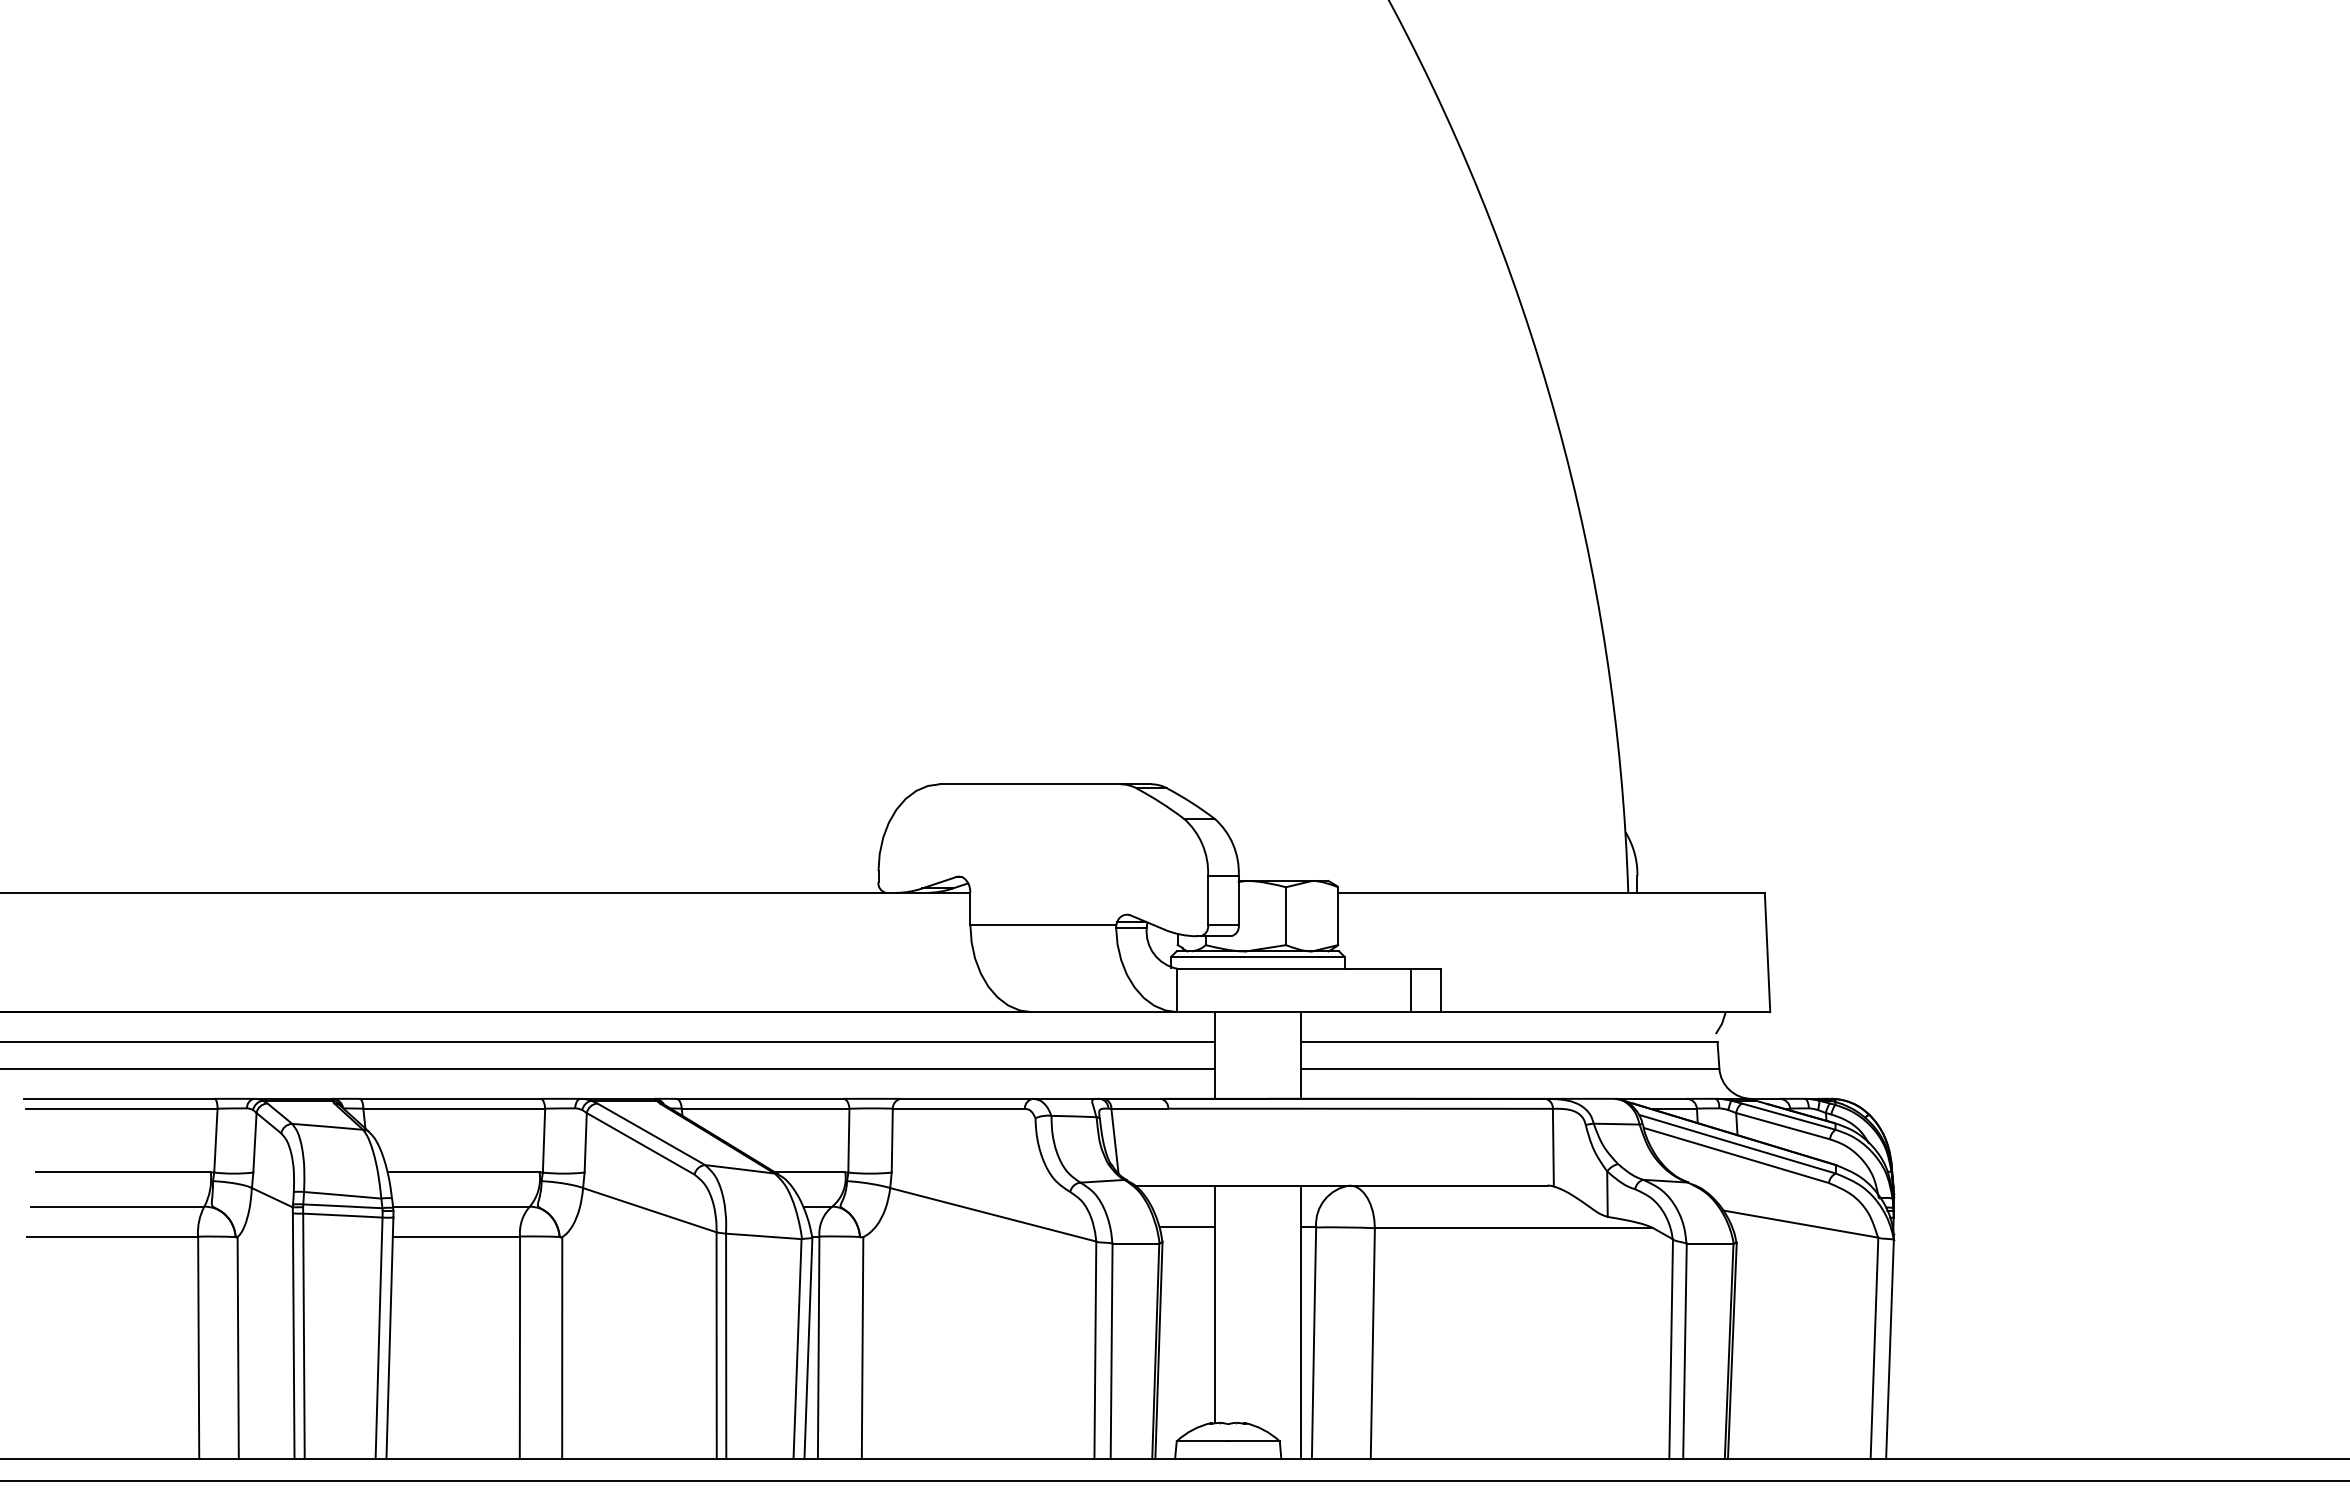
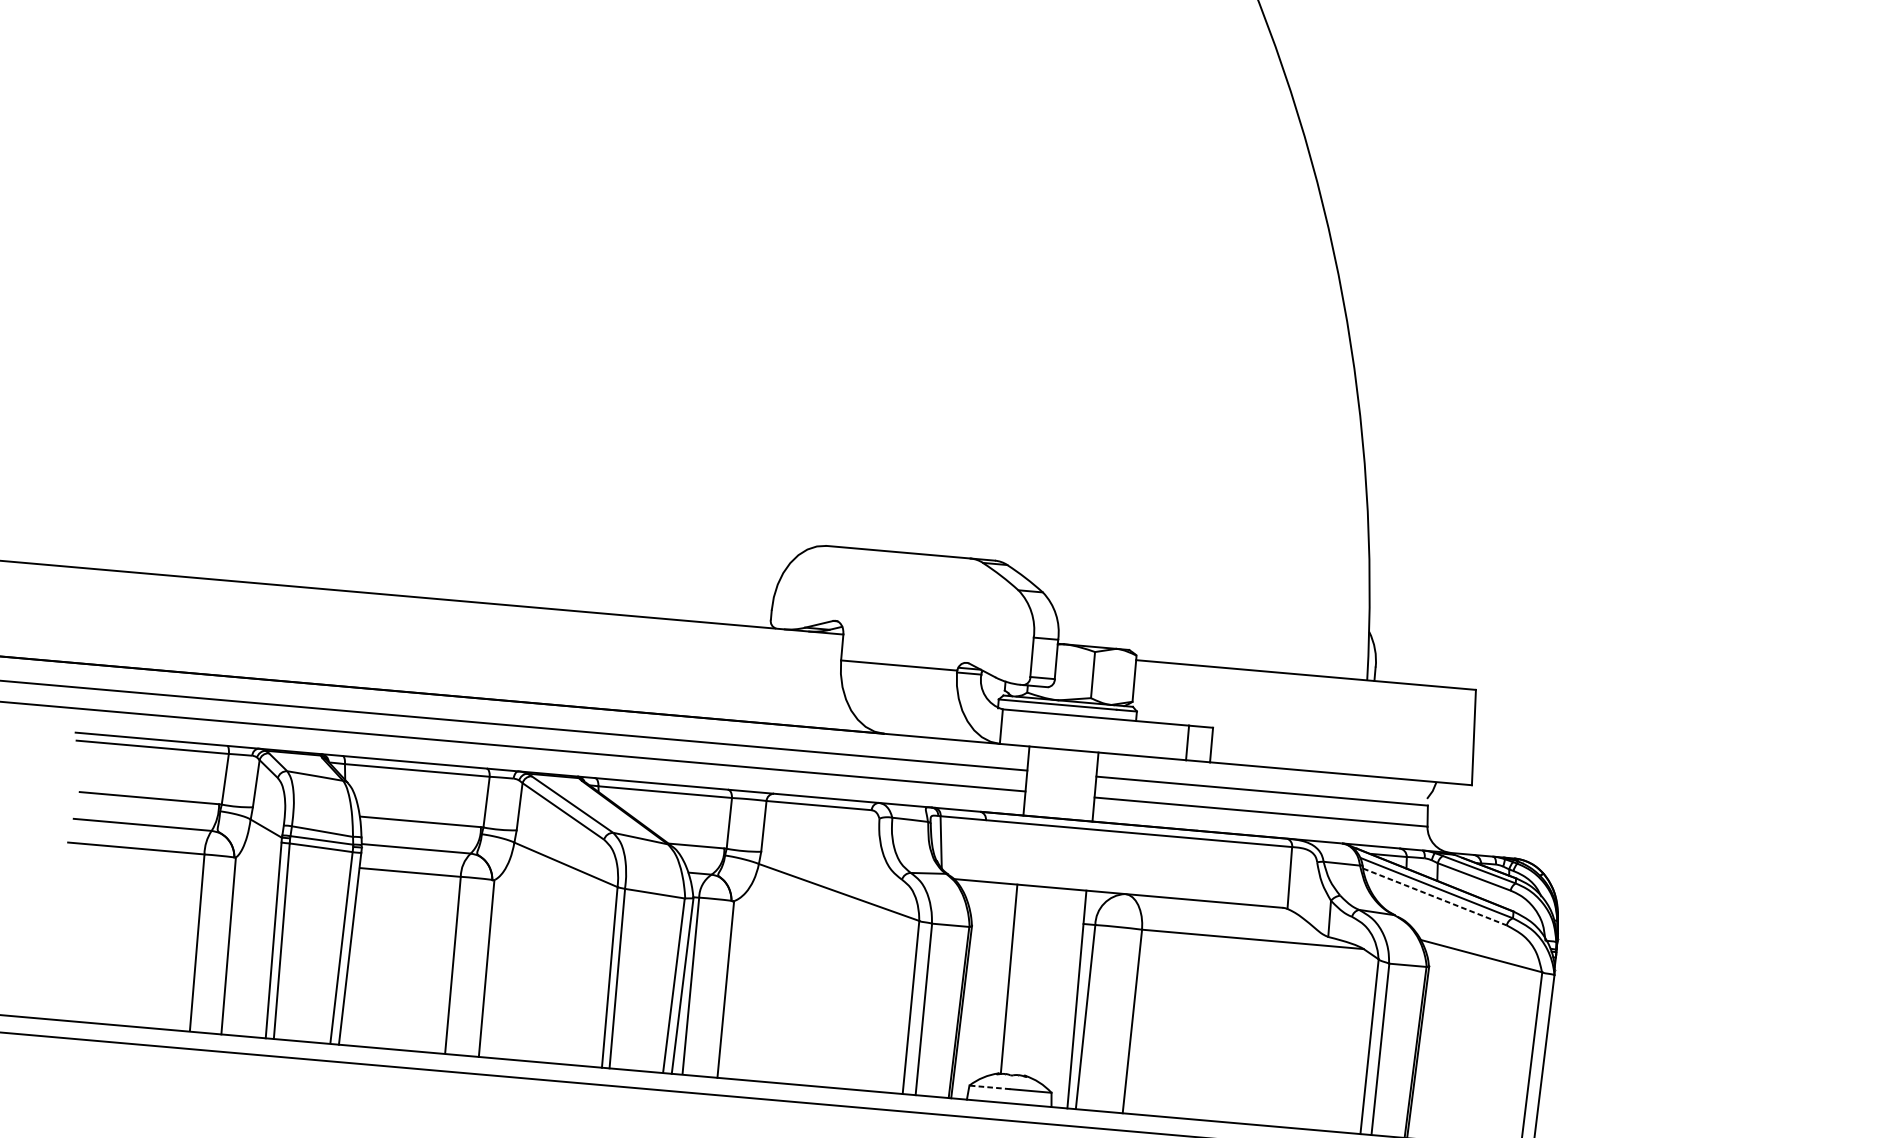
line: (1736, 1155) -> (1435, 897), solid -> dashed
line: (1187, 1227) -> (992, 916), removed
line: (1202, 1441) -> (989, 1087), solid -> dashed

